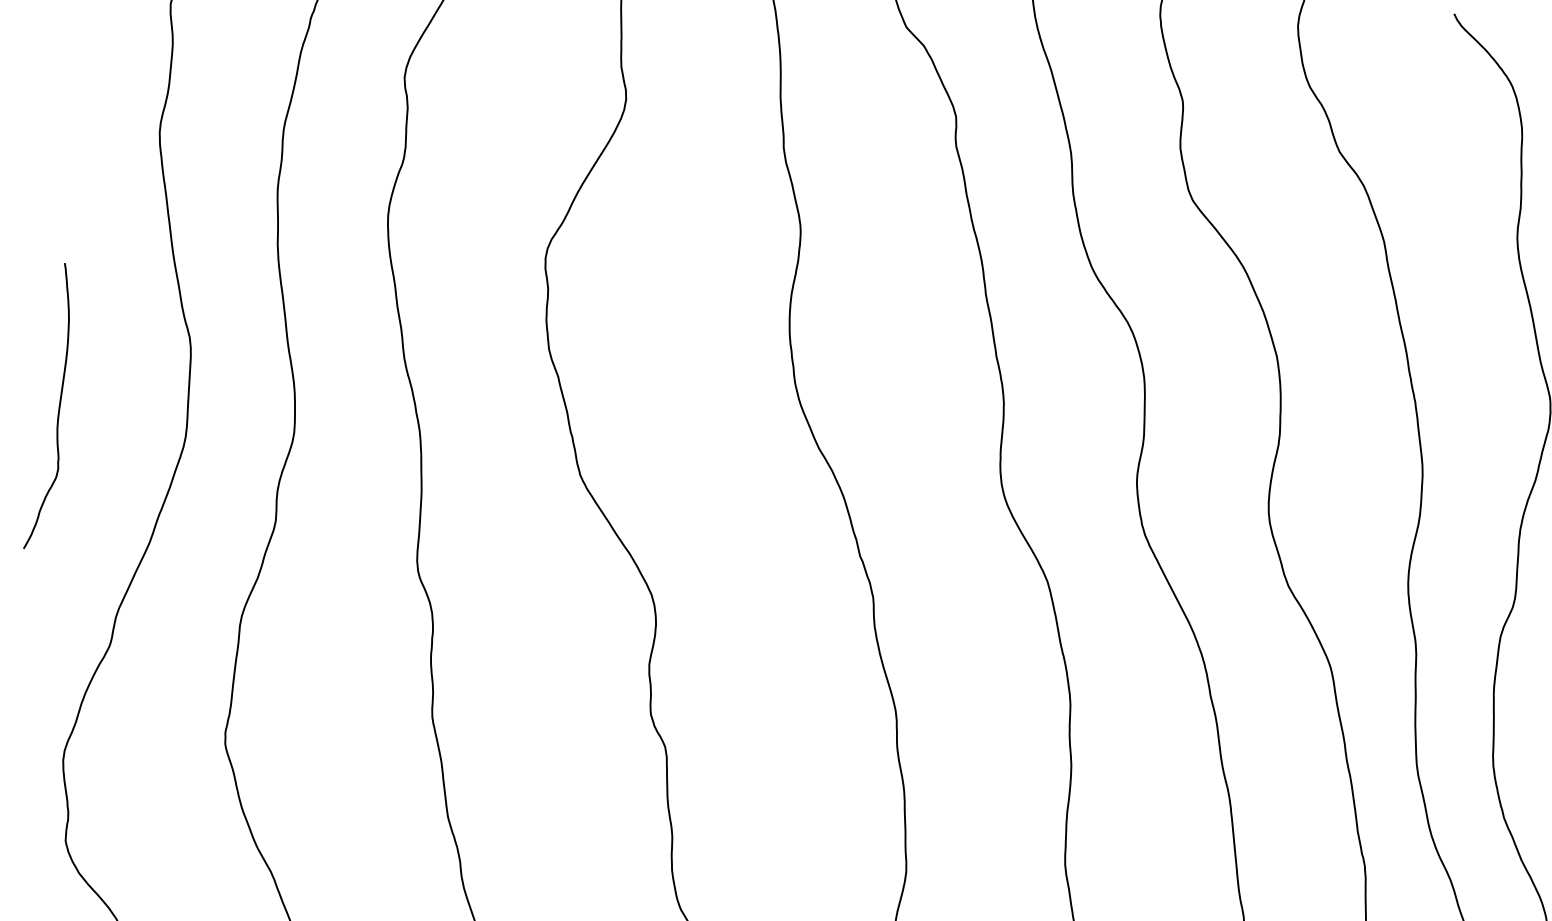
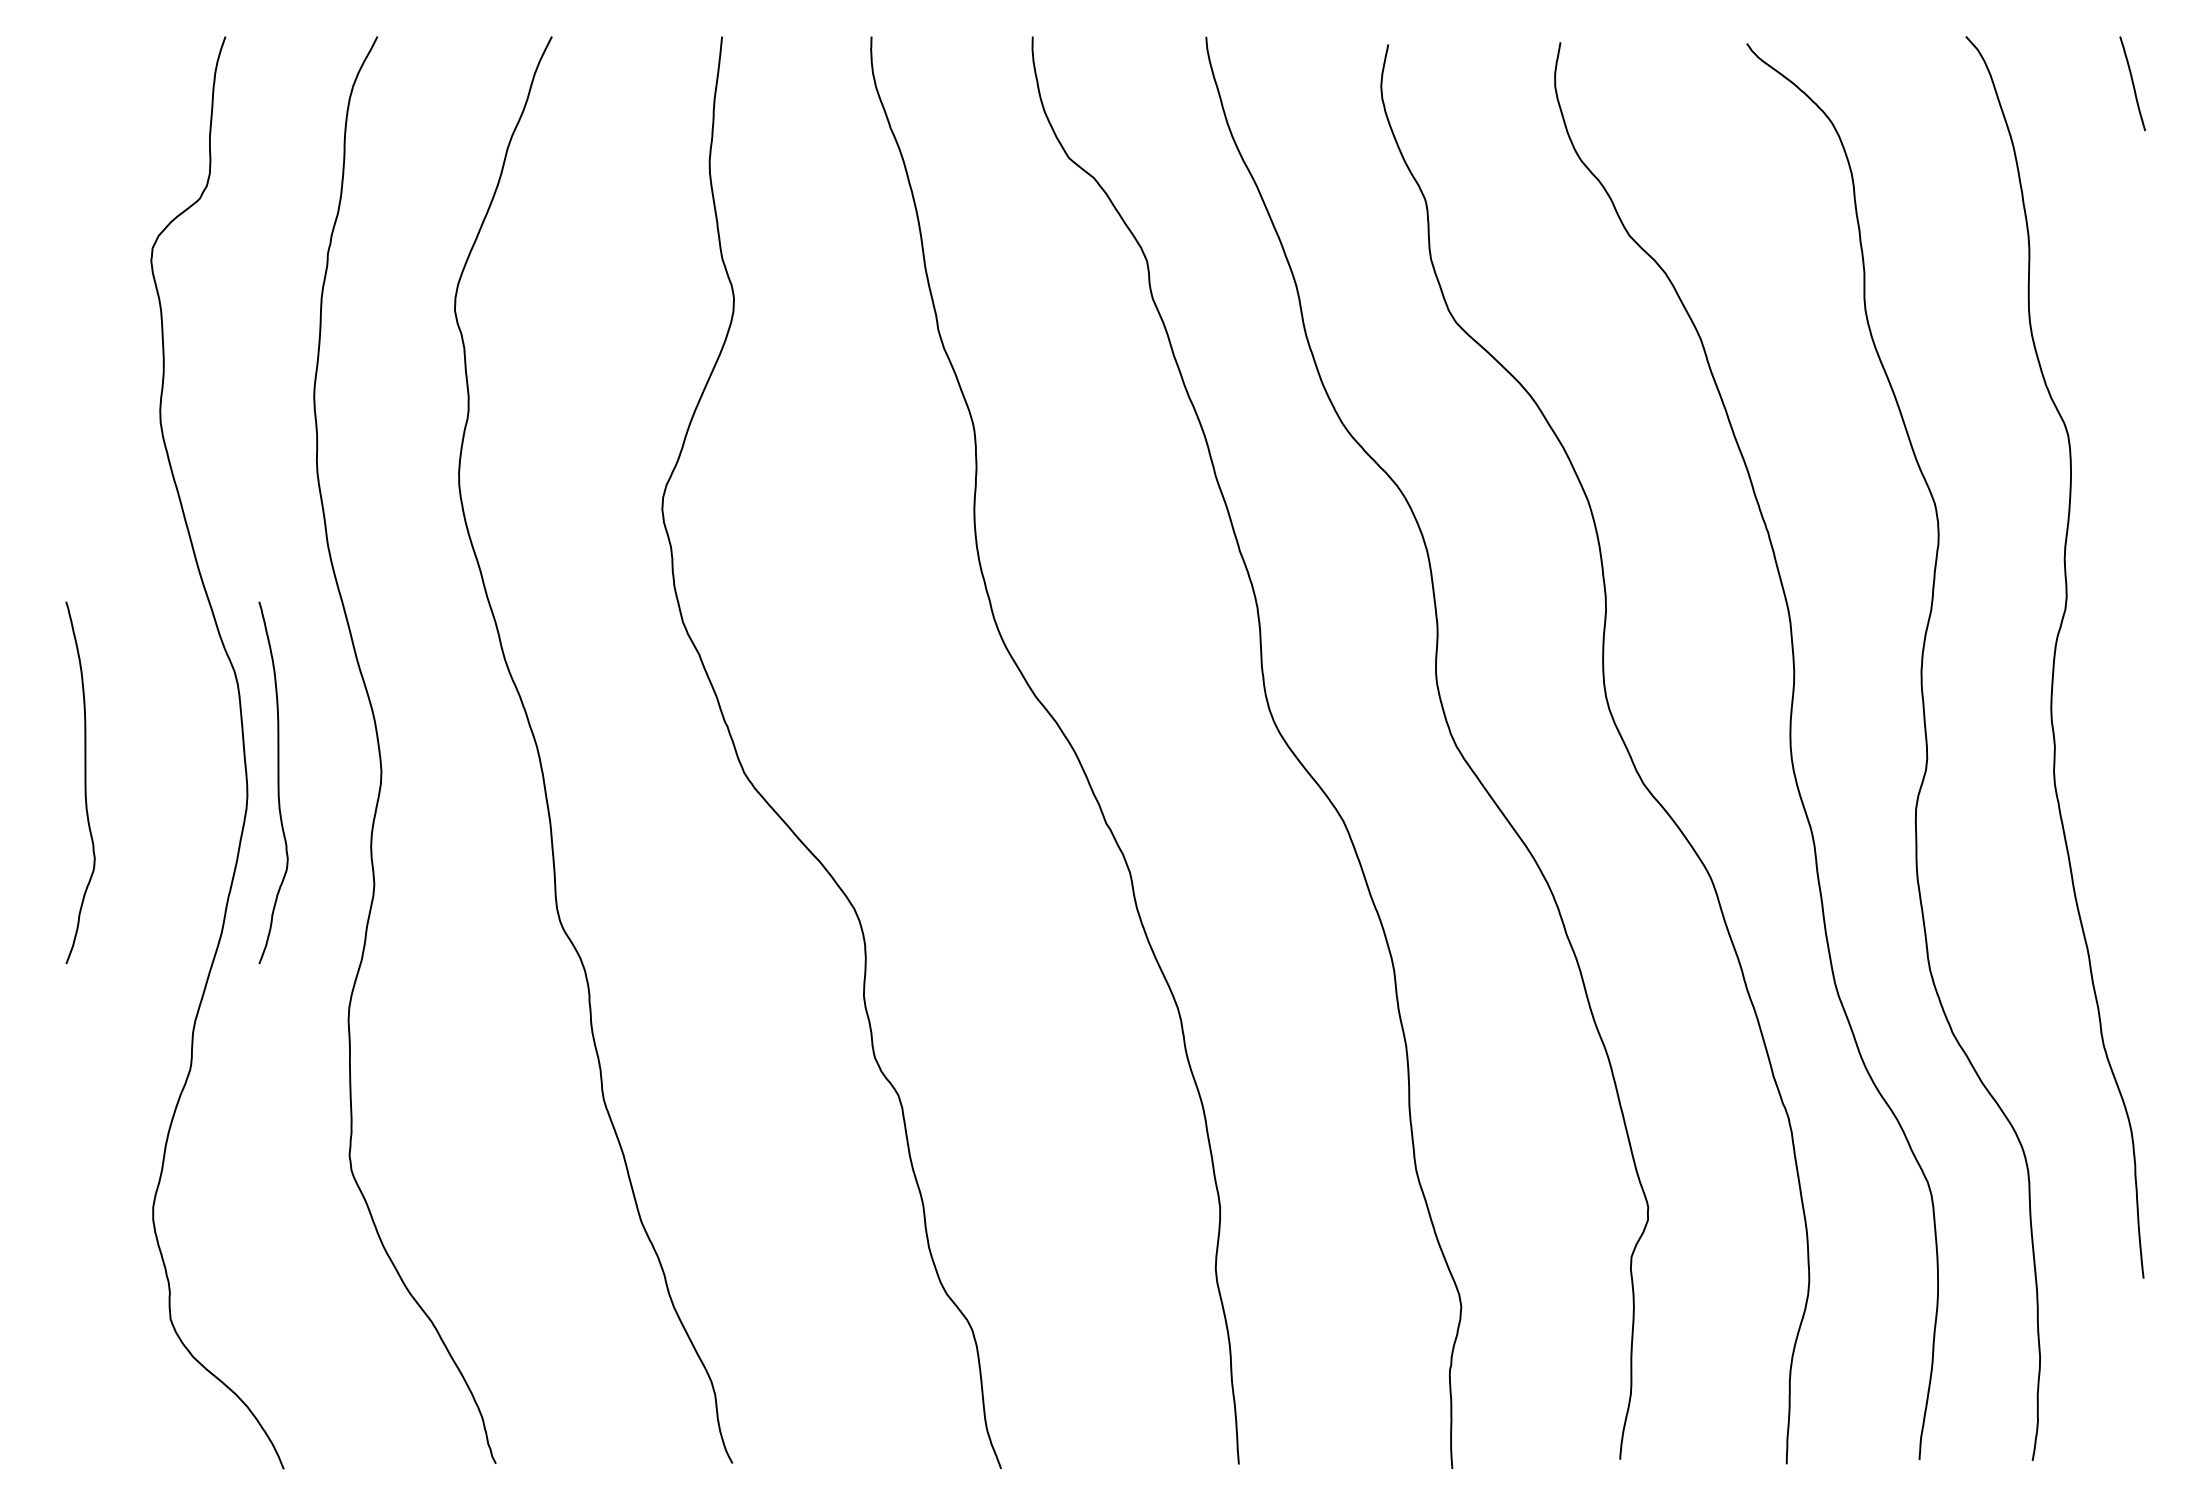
curve: (210, 429) -> (277, 782), added

